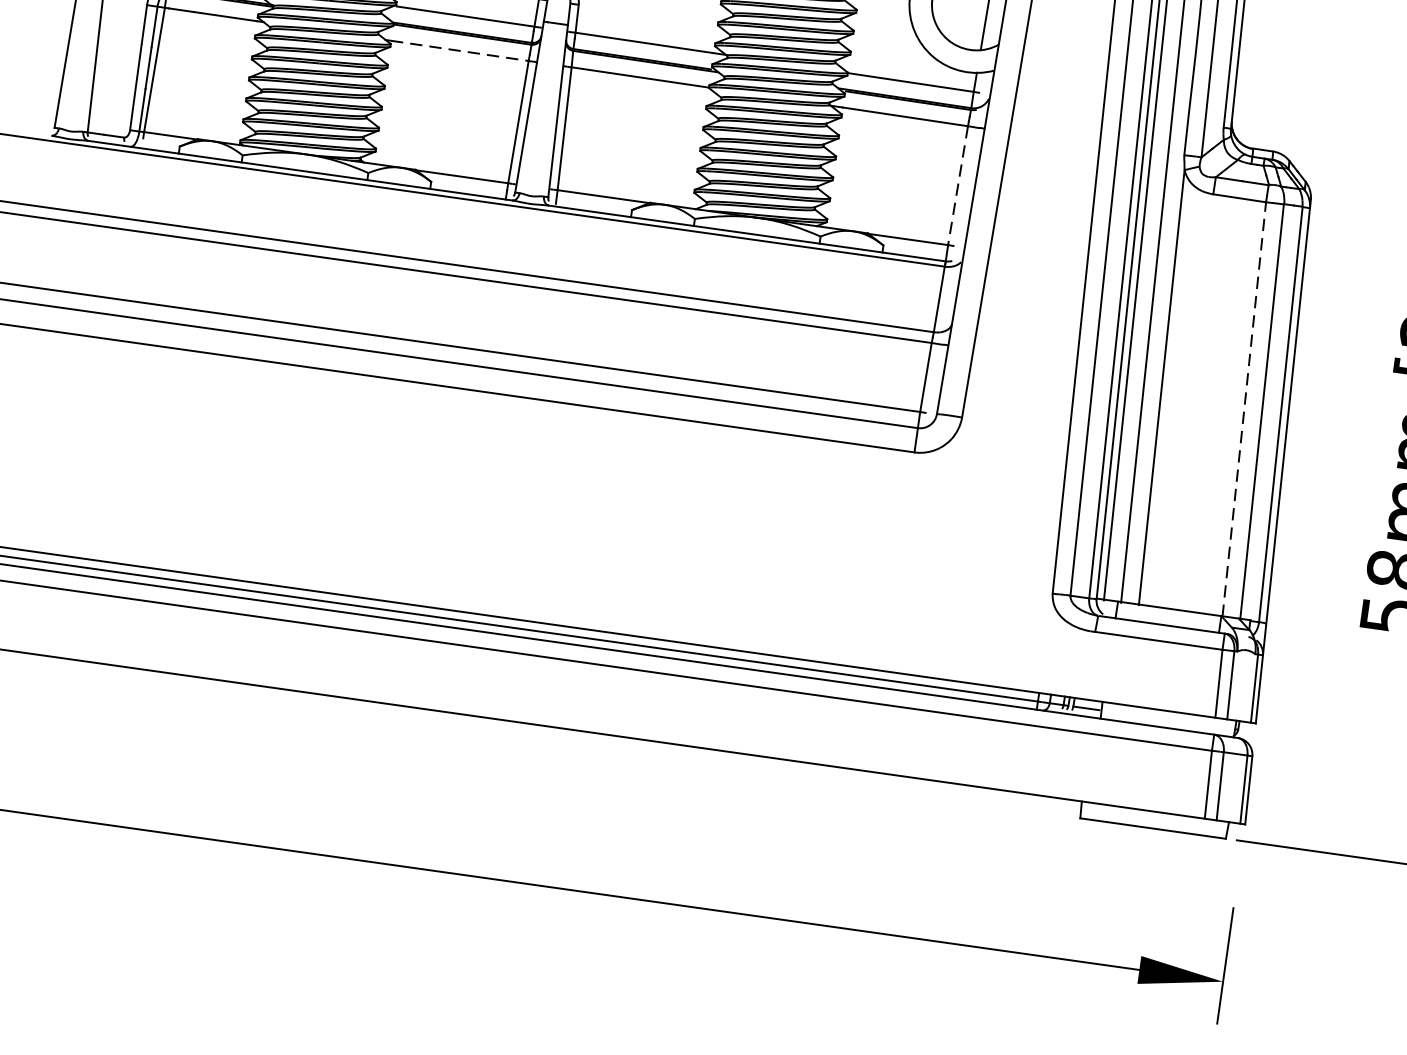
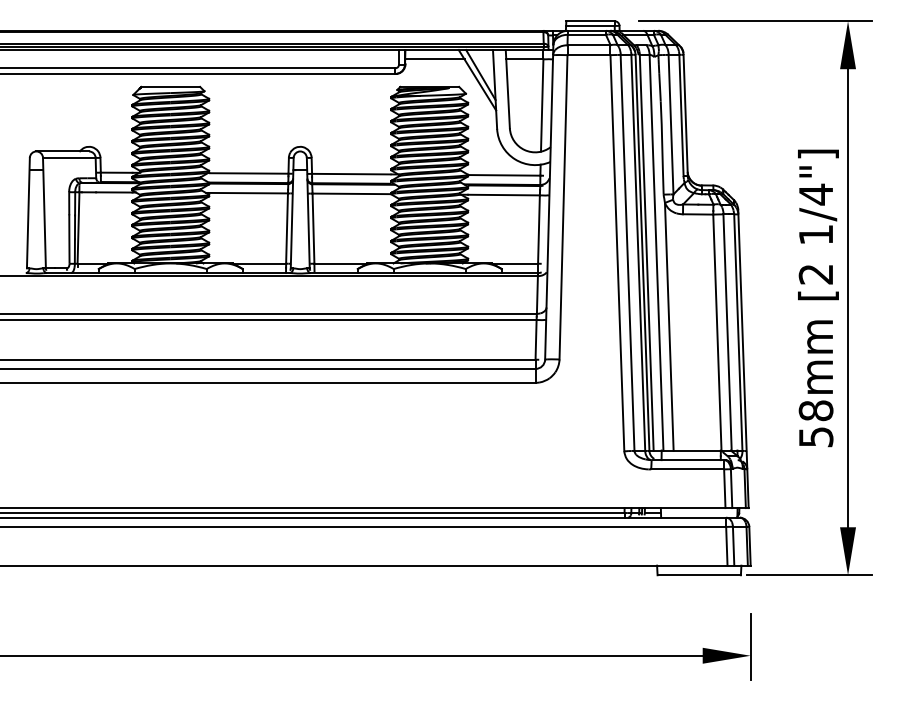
line: (459, 51) -> (248, 193), dashed -> solid
line: (957, 187) -> (538, 230), dashed -> solid
line: (1244, 409) -> (717, 332), dashed -> solid

